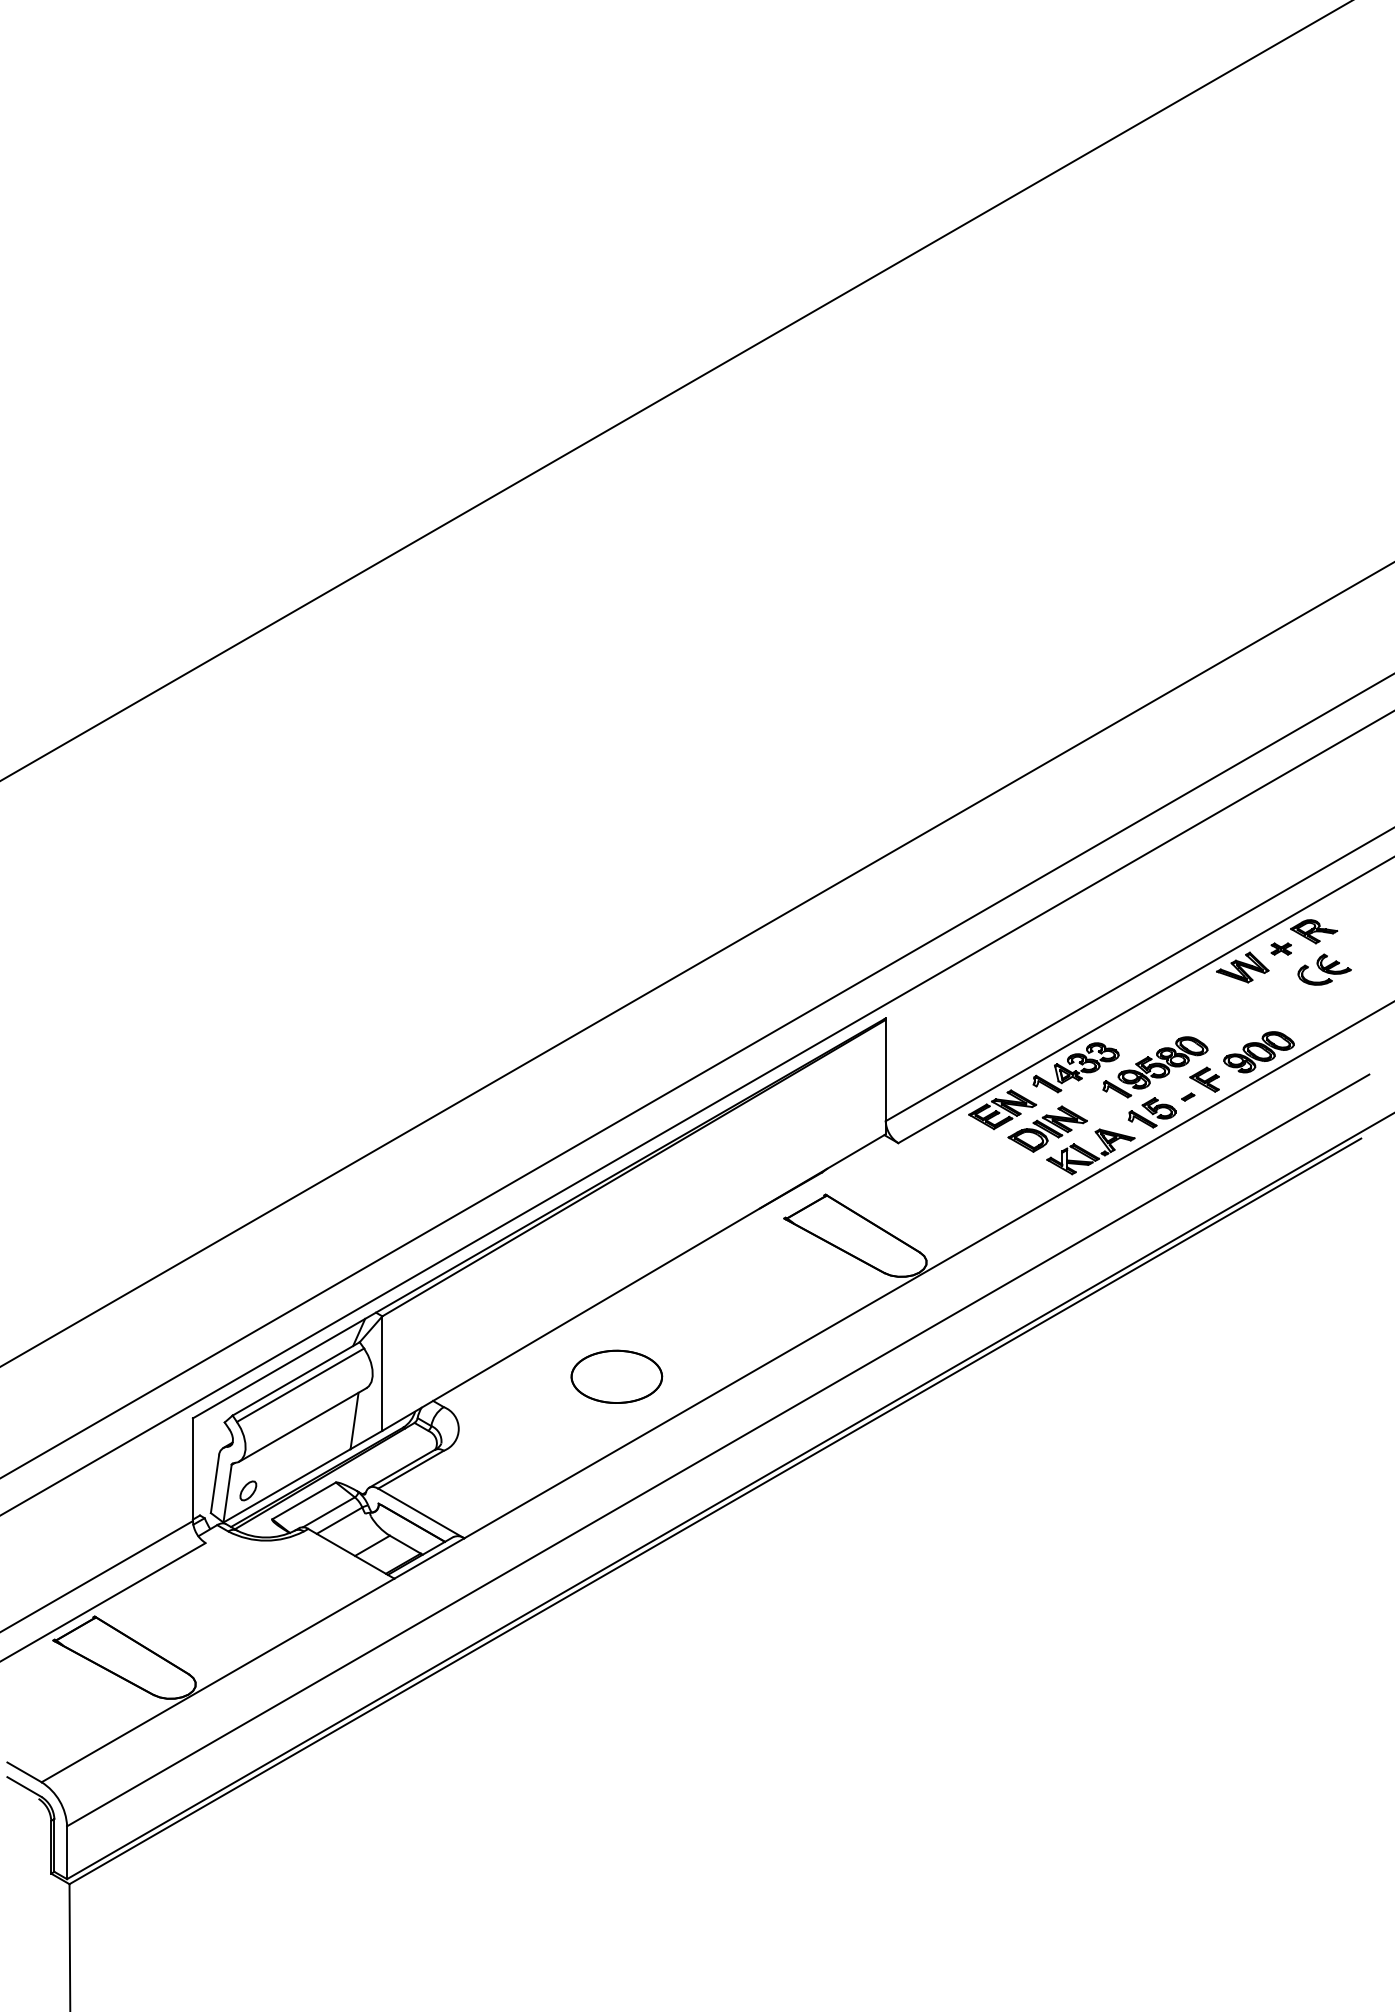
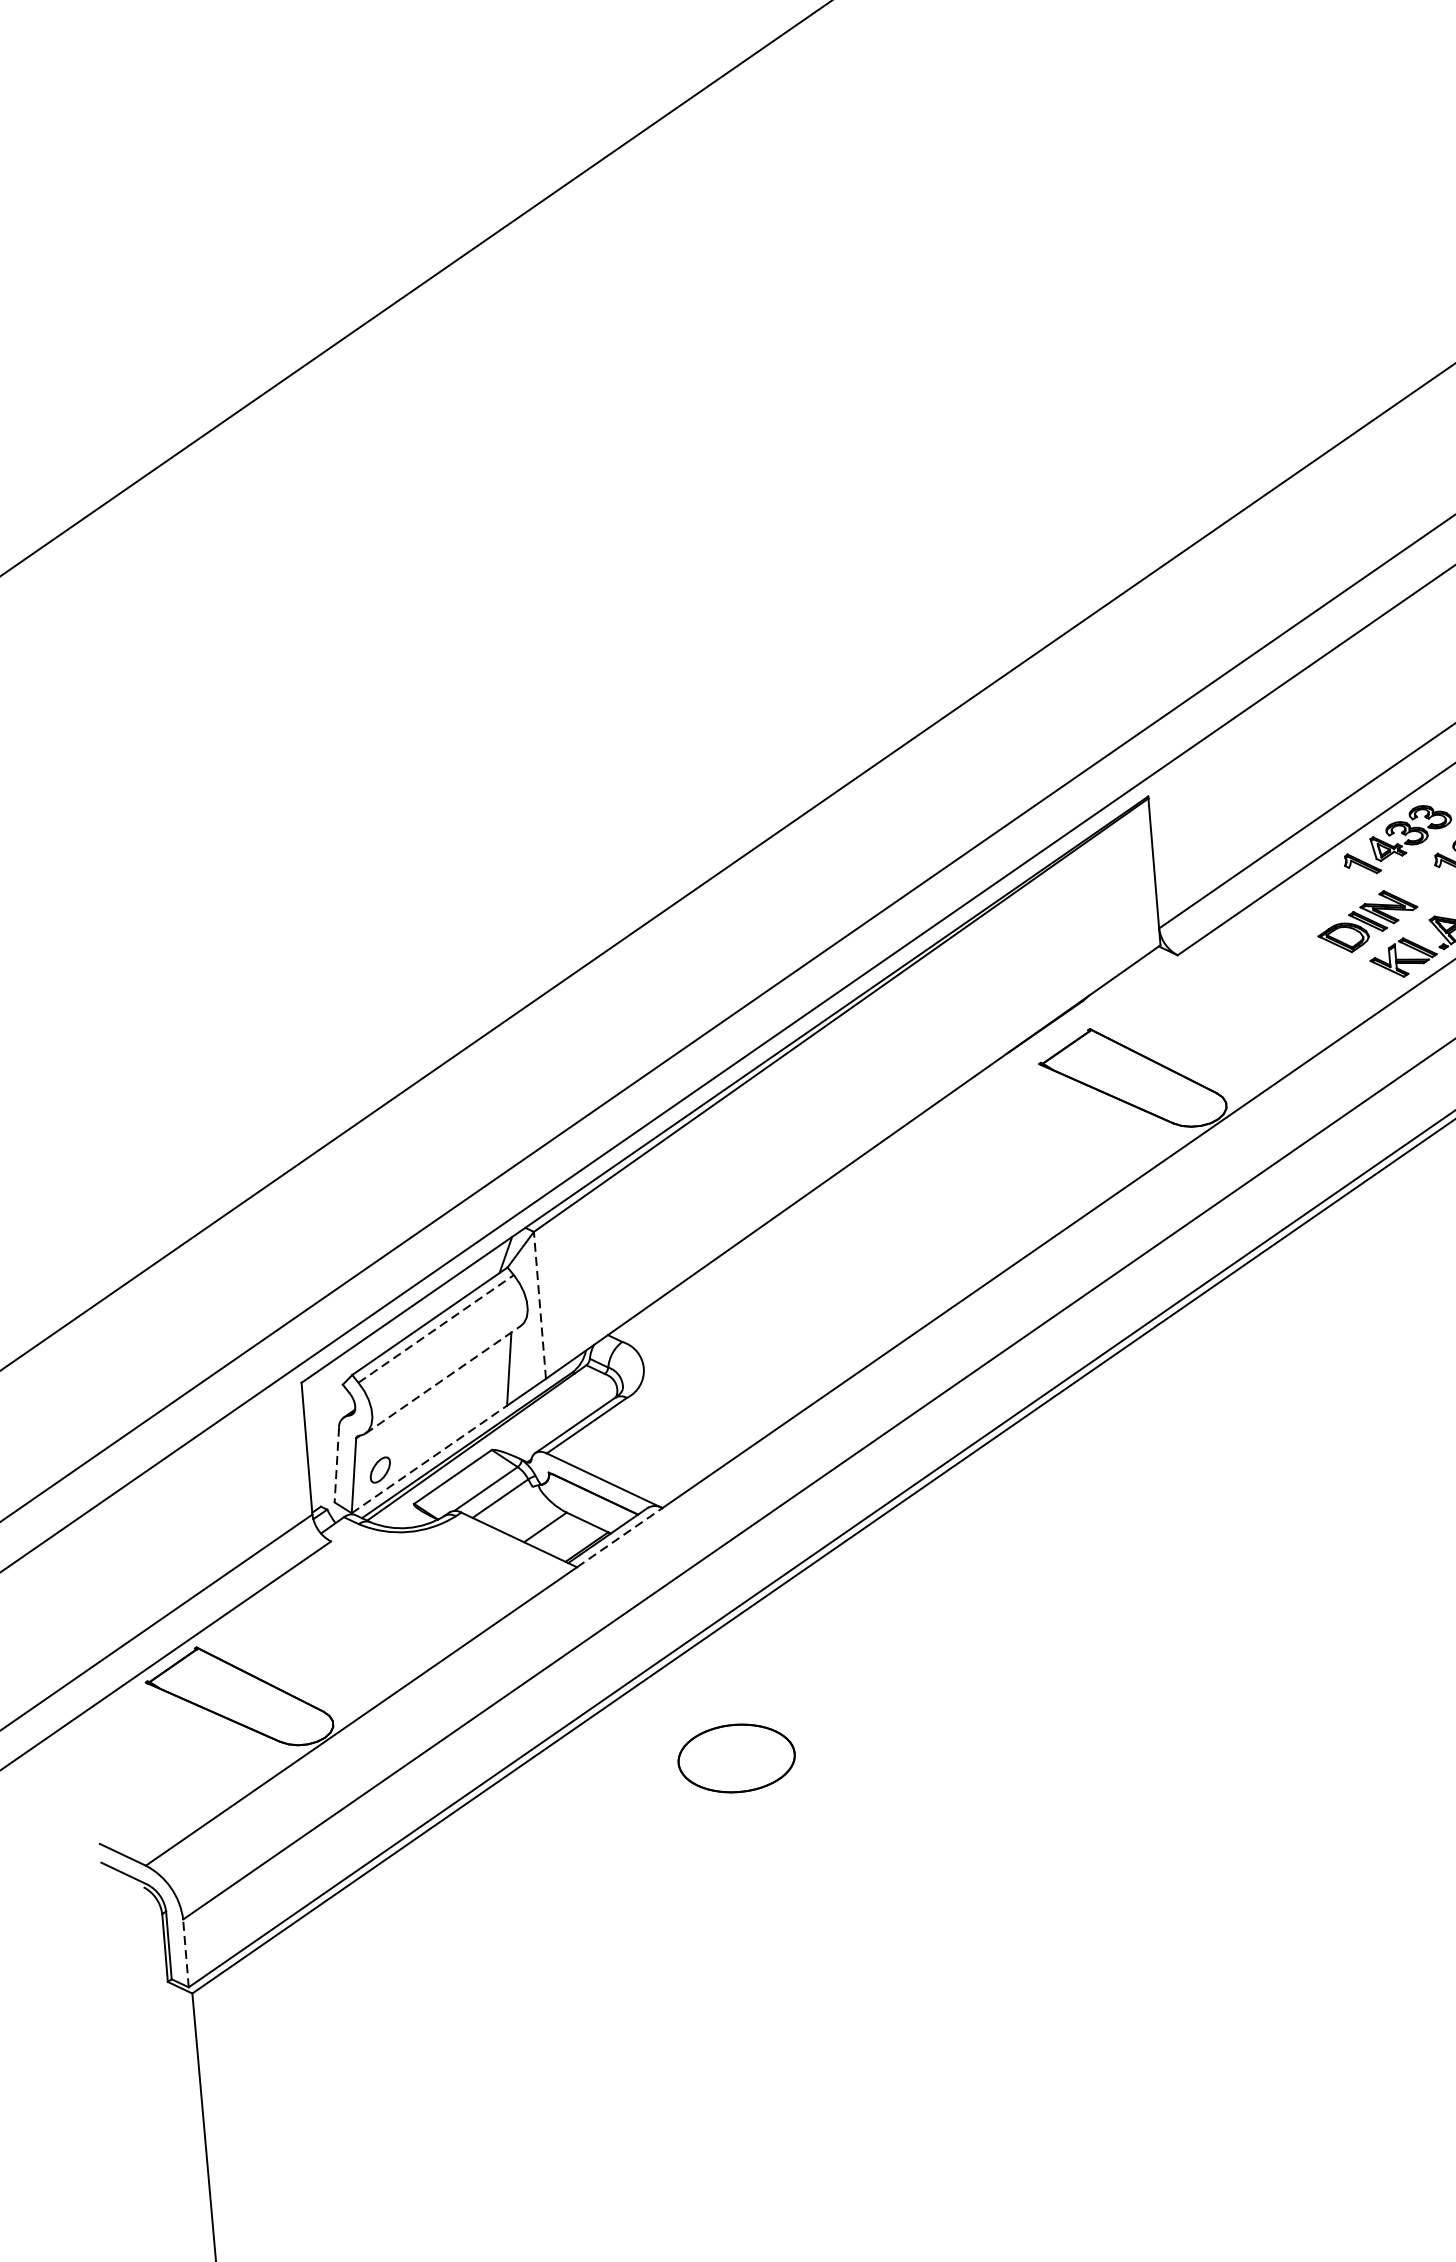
part: (1002, 1109) -> (1307, 901), removed
line: (382, 1373) -> (540, 1305), solid -> dashed
part: (616, 1376) -> (736, 1758), moved
line: (300, 1384) -> (436, 1328), solid -> dashed
line: (302, 1424) -> (442, 1379), solid -> dashed
line: (214, 1484) -> (336, 1465), solid -> dashed
line: (287, 1485) -> (430, 1458), solid -> dashed
line: (429, 1558) -> (619, 1537), solid -> dashed
line: (67, 1852) -> (186, 1953), solid -> dashed

